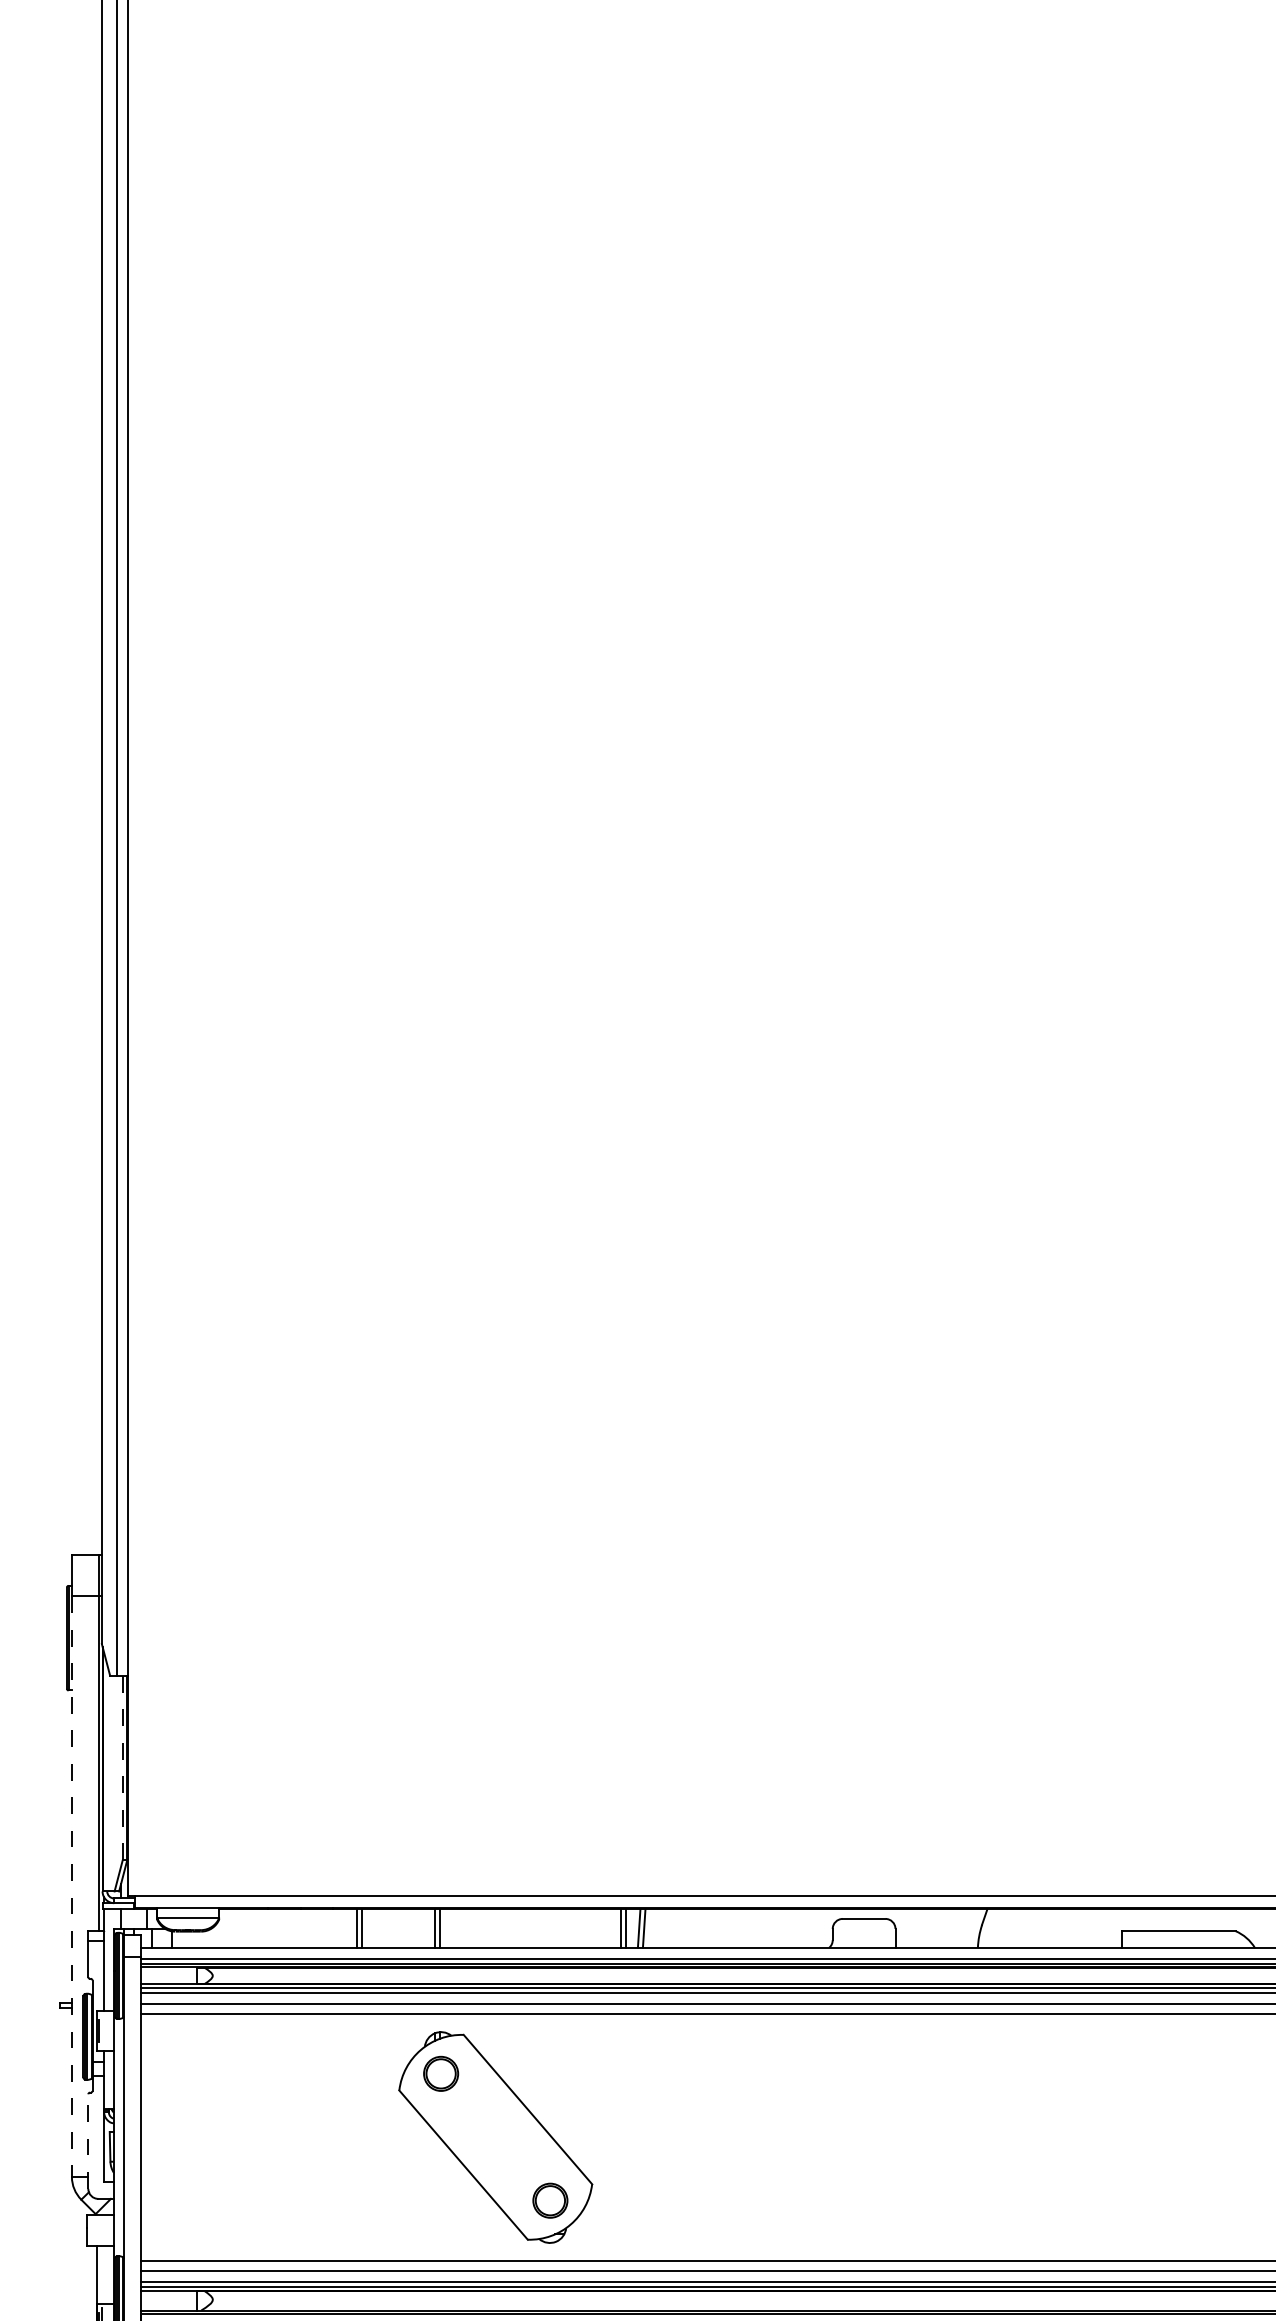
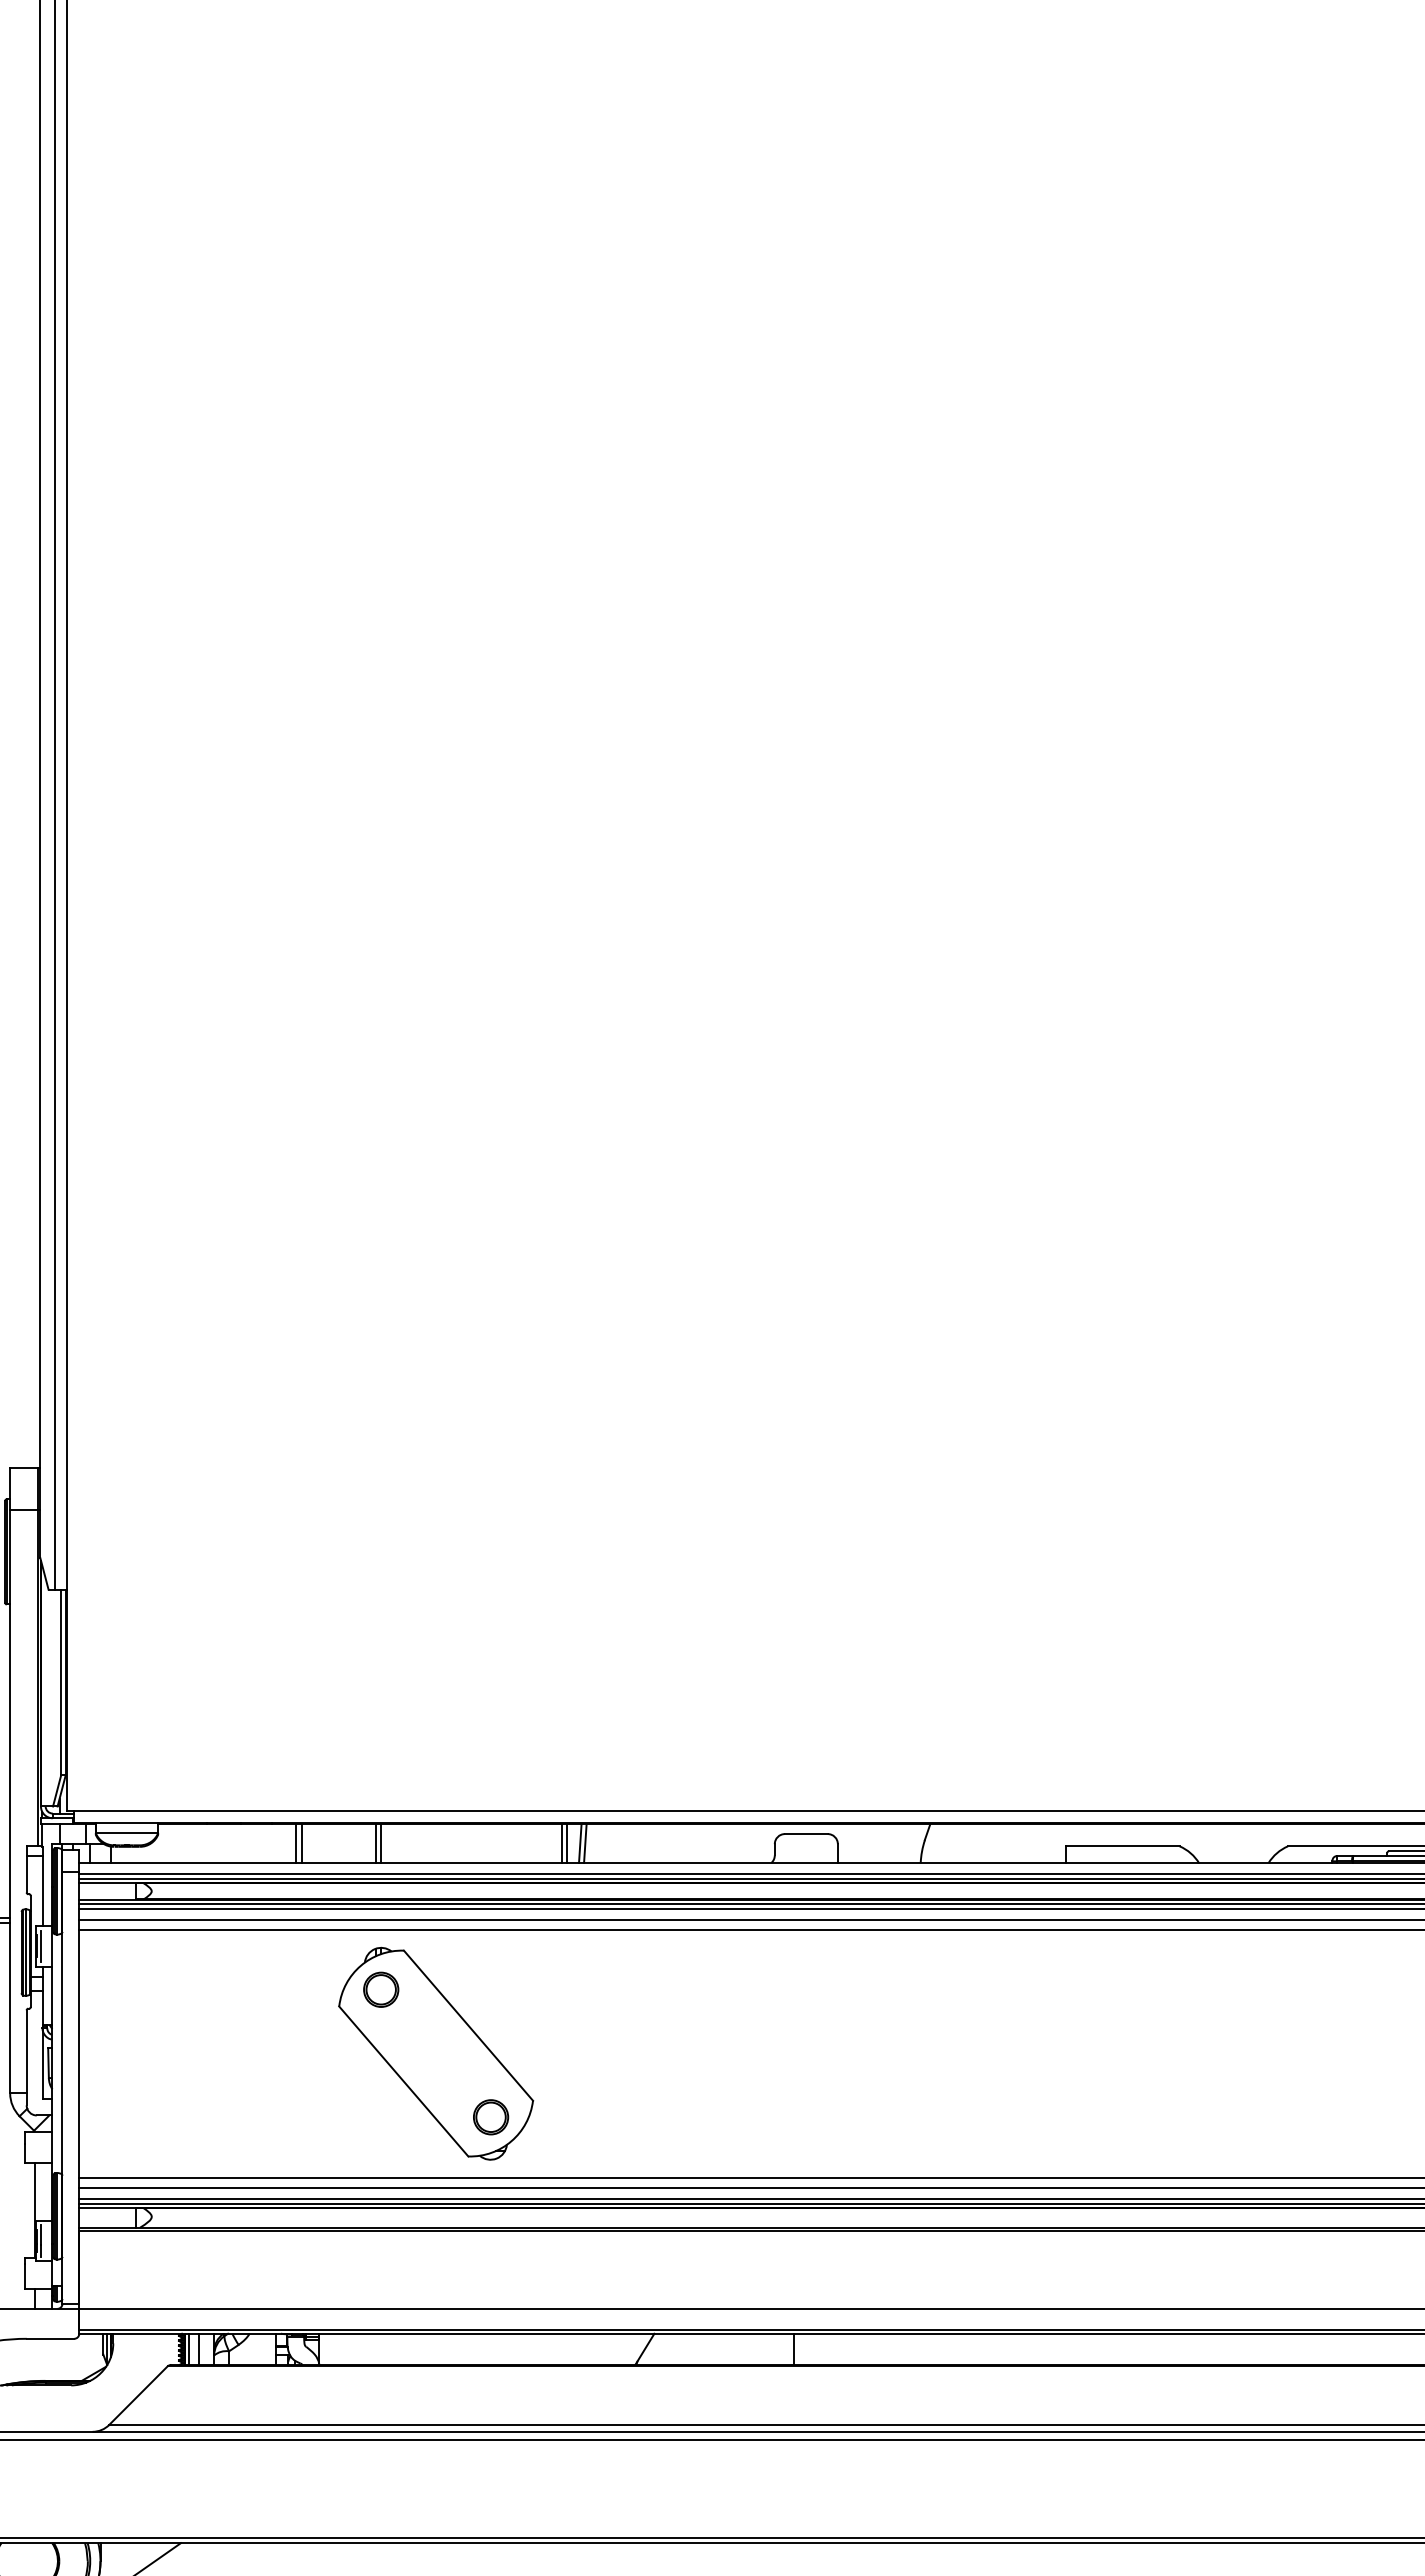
line: (122, 1768) -> (61, 1682), dashed -> solid
line: (72, 1886) -> (10, 1801), dashed -> solid
line: (102, 2030) -> (40, 1946), added
line: (88, 2141) -> (26, 2057), dashed -> solid

